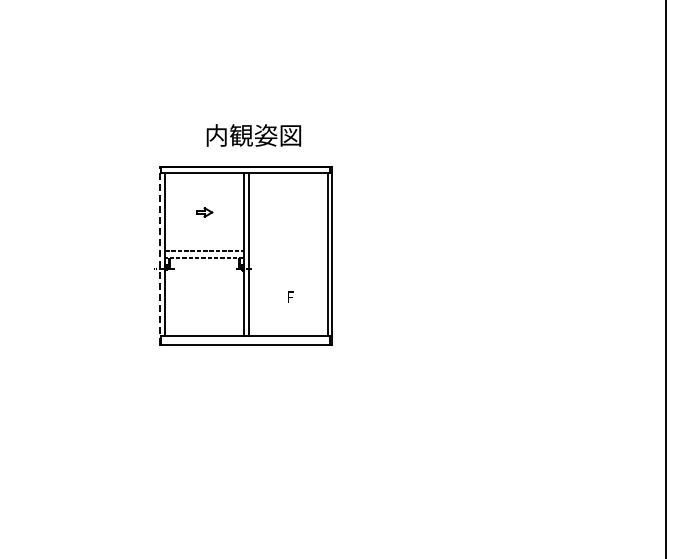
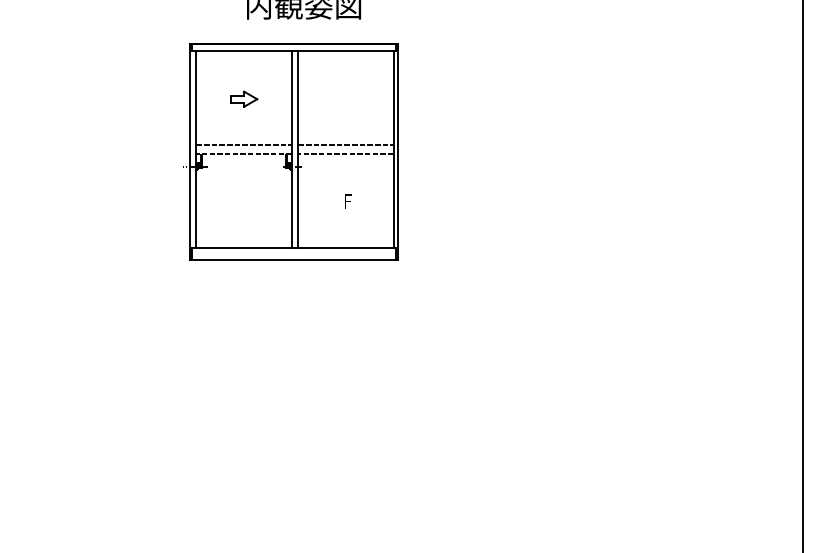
part: (204, 212) -> (244, 99), size x1.43
line: (288, 250) -> (345, 145), added
line: (159, 255) -> (189, 151), dashed -> solid
line: (288, 257) -> (345, 153), added

